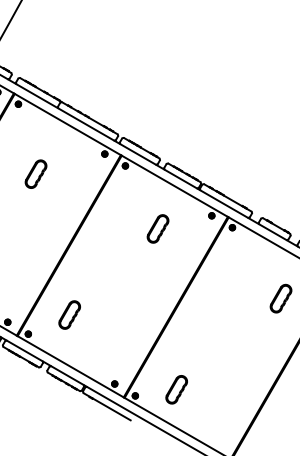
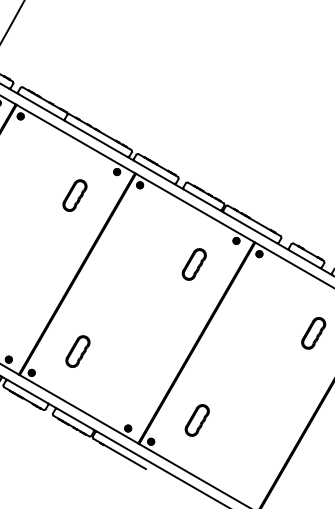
part: (35, 173) -> (74, 194), moved
part: (157, 228) -> (193, 263), moved
part: (176, 389) -> (197, 420), moved

